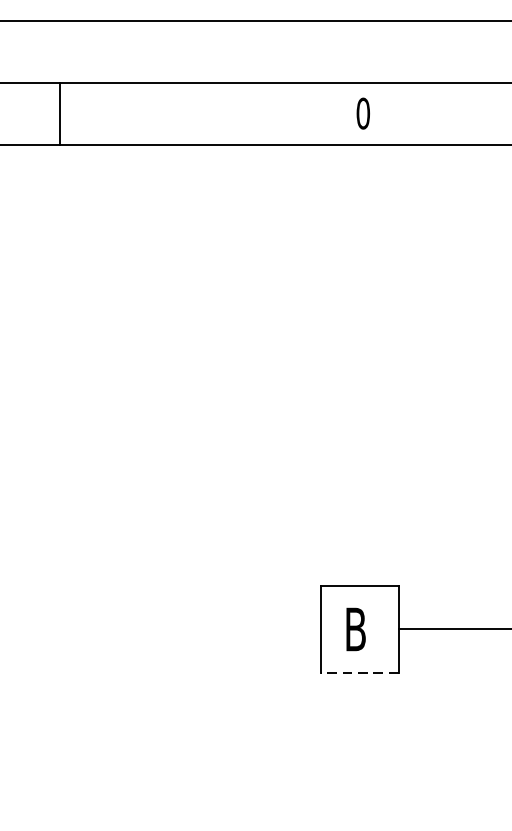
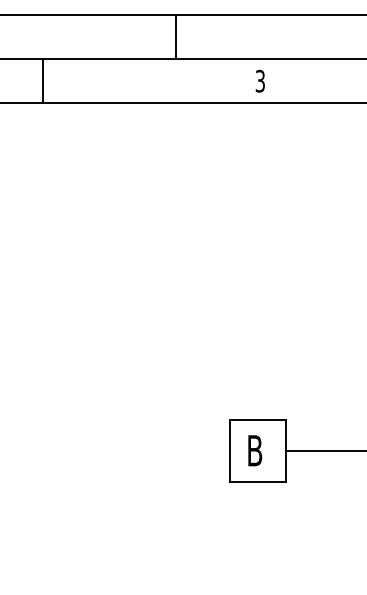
line: (244, 51) -> (175, 36), added
text: (363, 112) -> (260, 80), 0 -> 3
line: (359, 672) -> (257, 481), dashed -> solid

